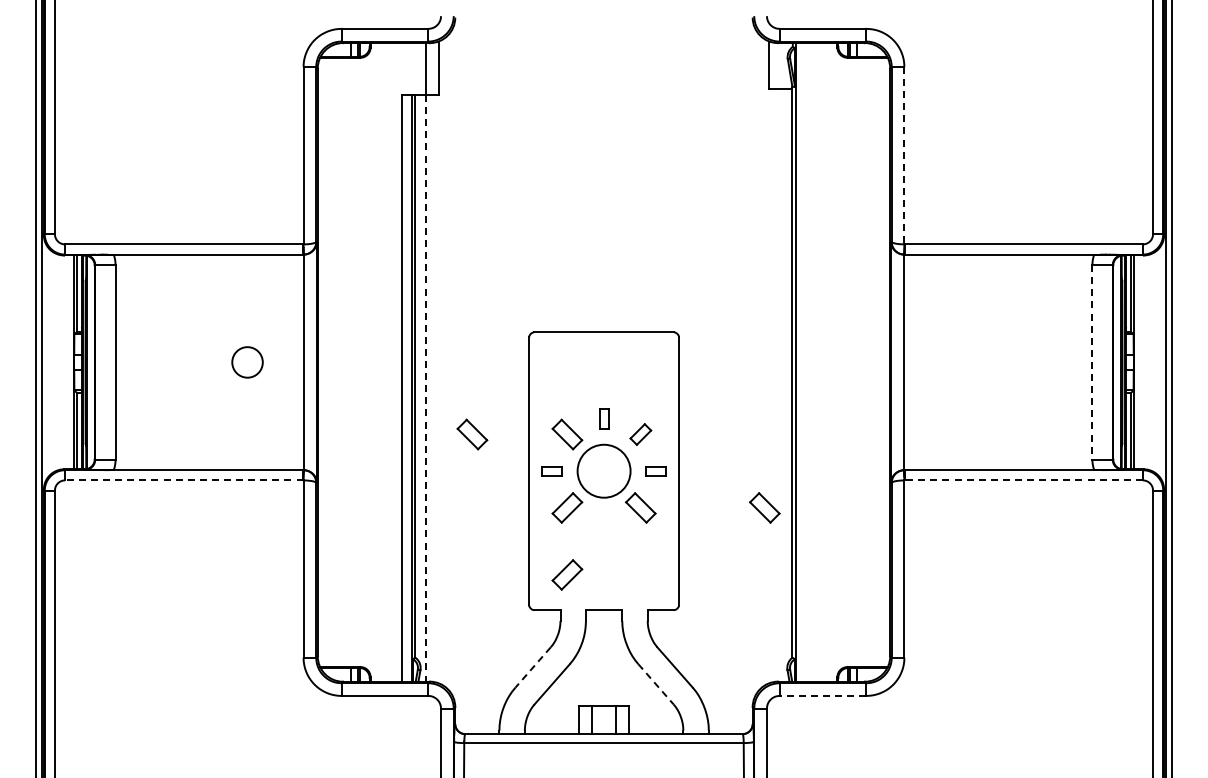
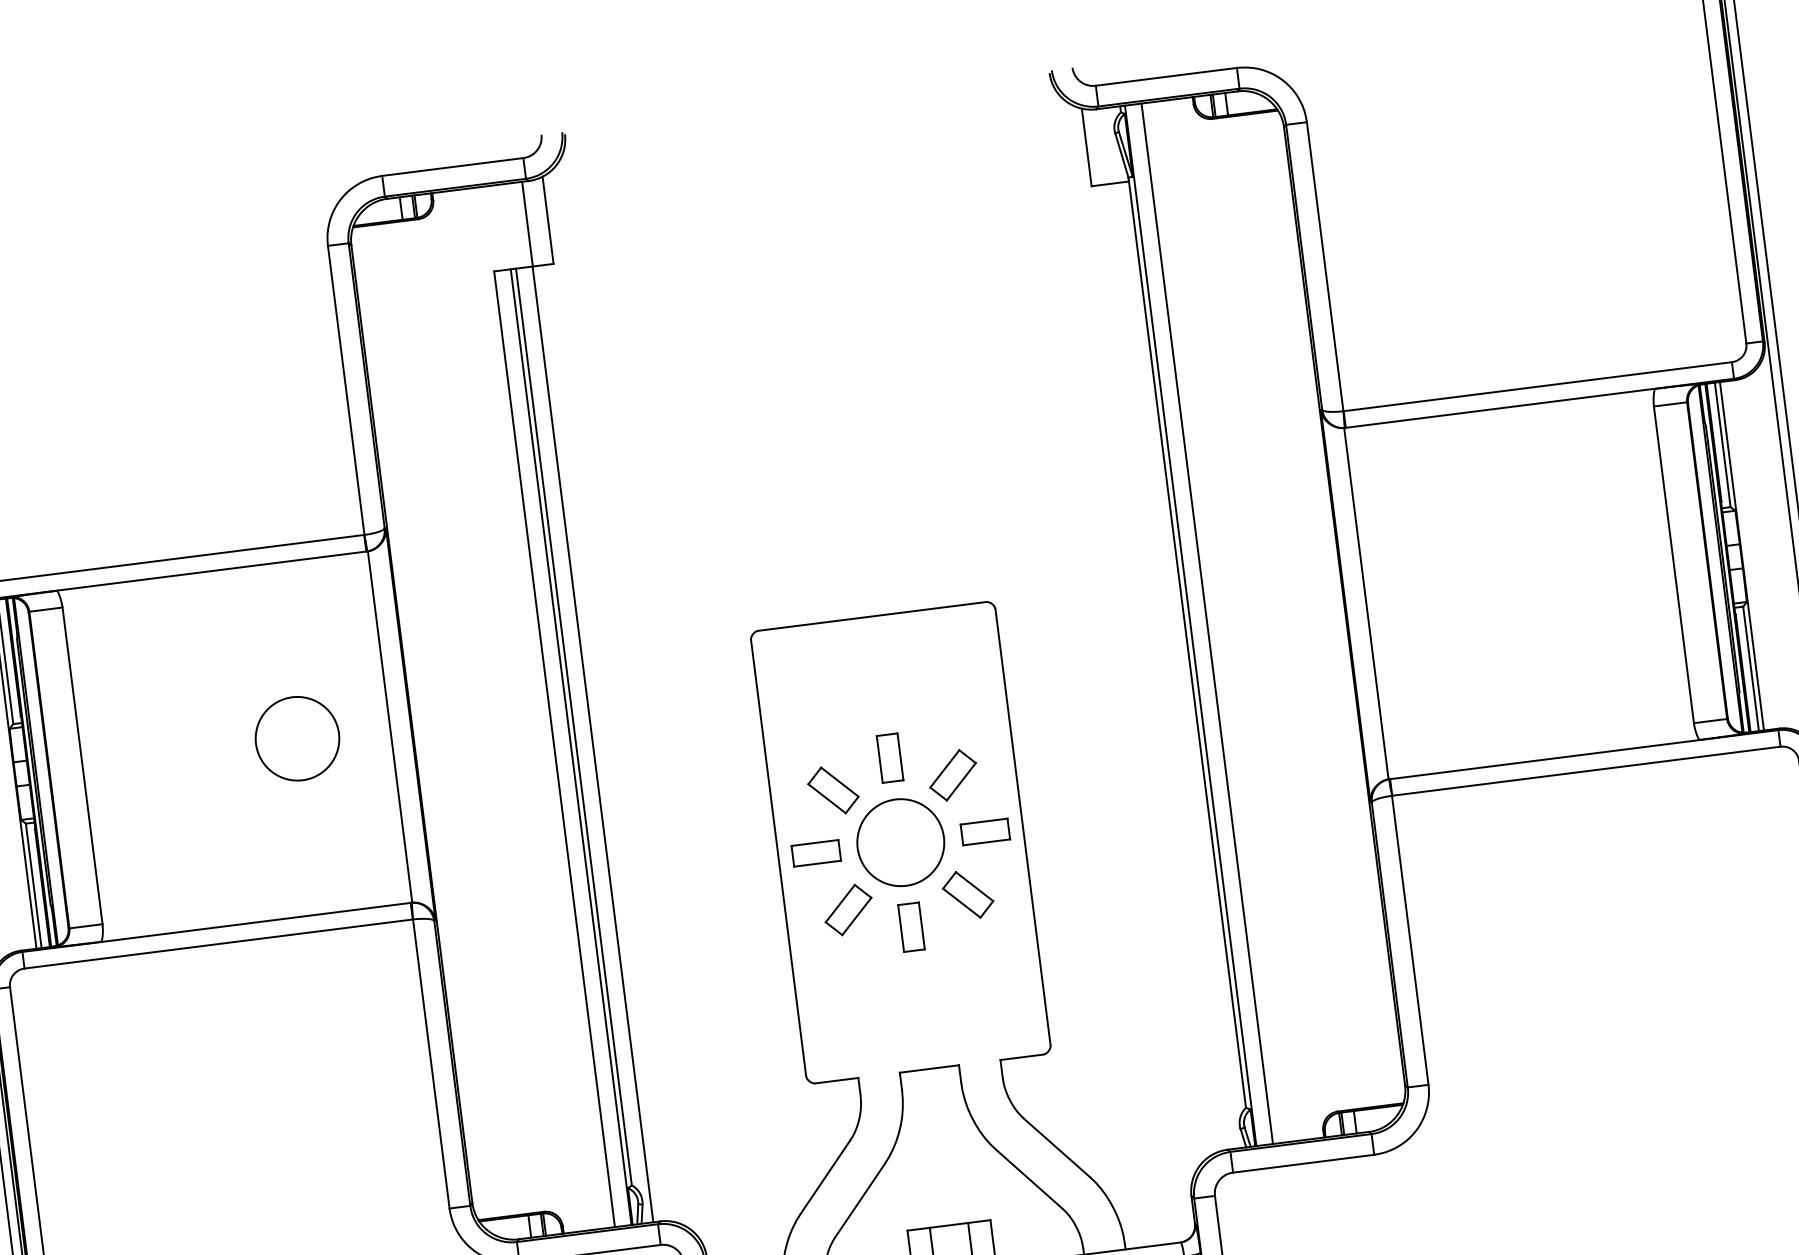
line: (904, 155) -> (1325, 266), dashed -> solid
circle: (247, 361) -> (297, 737), size x1.67
line: (805, 362) -> (1206, 624), added
line: (1092, 362) -> (1674, 564), dashed -> solid
line: (425, 388) -> (592, 744), dashed -> solid
part: (603, 419) -> (889, 758), size x1.43
part: (472, 434) -> (678, 809), removed
part: (640, 434) -> (952, 775), size x1.43
part: (552, 471) -> (816, 853), size x1.43
part: (655, 471) -> (984, 832), size x1.43
line: (183, 480) -> (217, 944), dashed -> solid
line: (1023, 480) -> (1586, 771), dashed -> solid
part: (764, 507) -> (1169, 868), removed
part: (603, 523) -> (910, 927), added
part: (567, 574) -> (862, 1018), removed
line: (533, 667) -> (826, 1176), dashed -> solid
line: (655, 684) -> (1028, 1179), dashed -> solid
line: (822, 695) -> (1302, 1163), dashed -> solid

